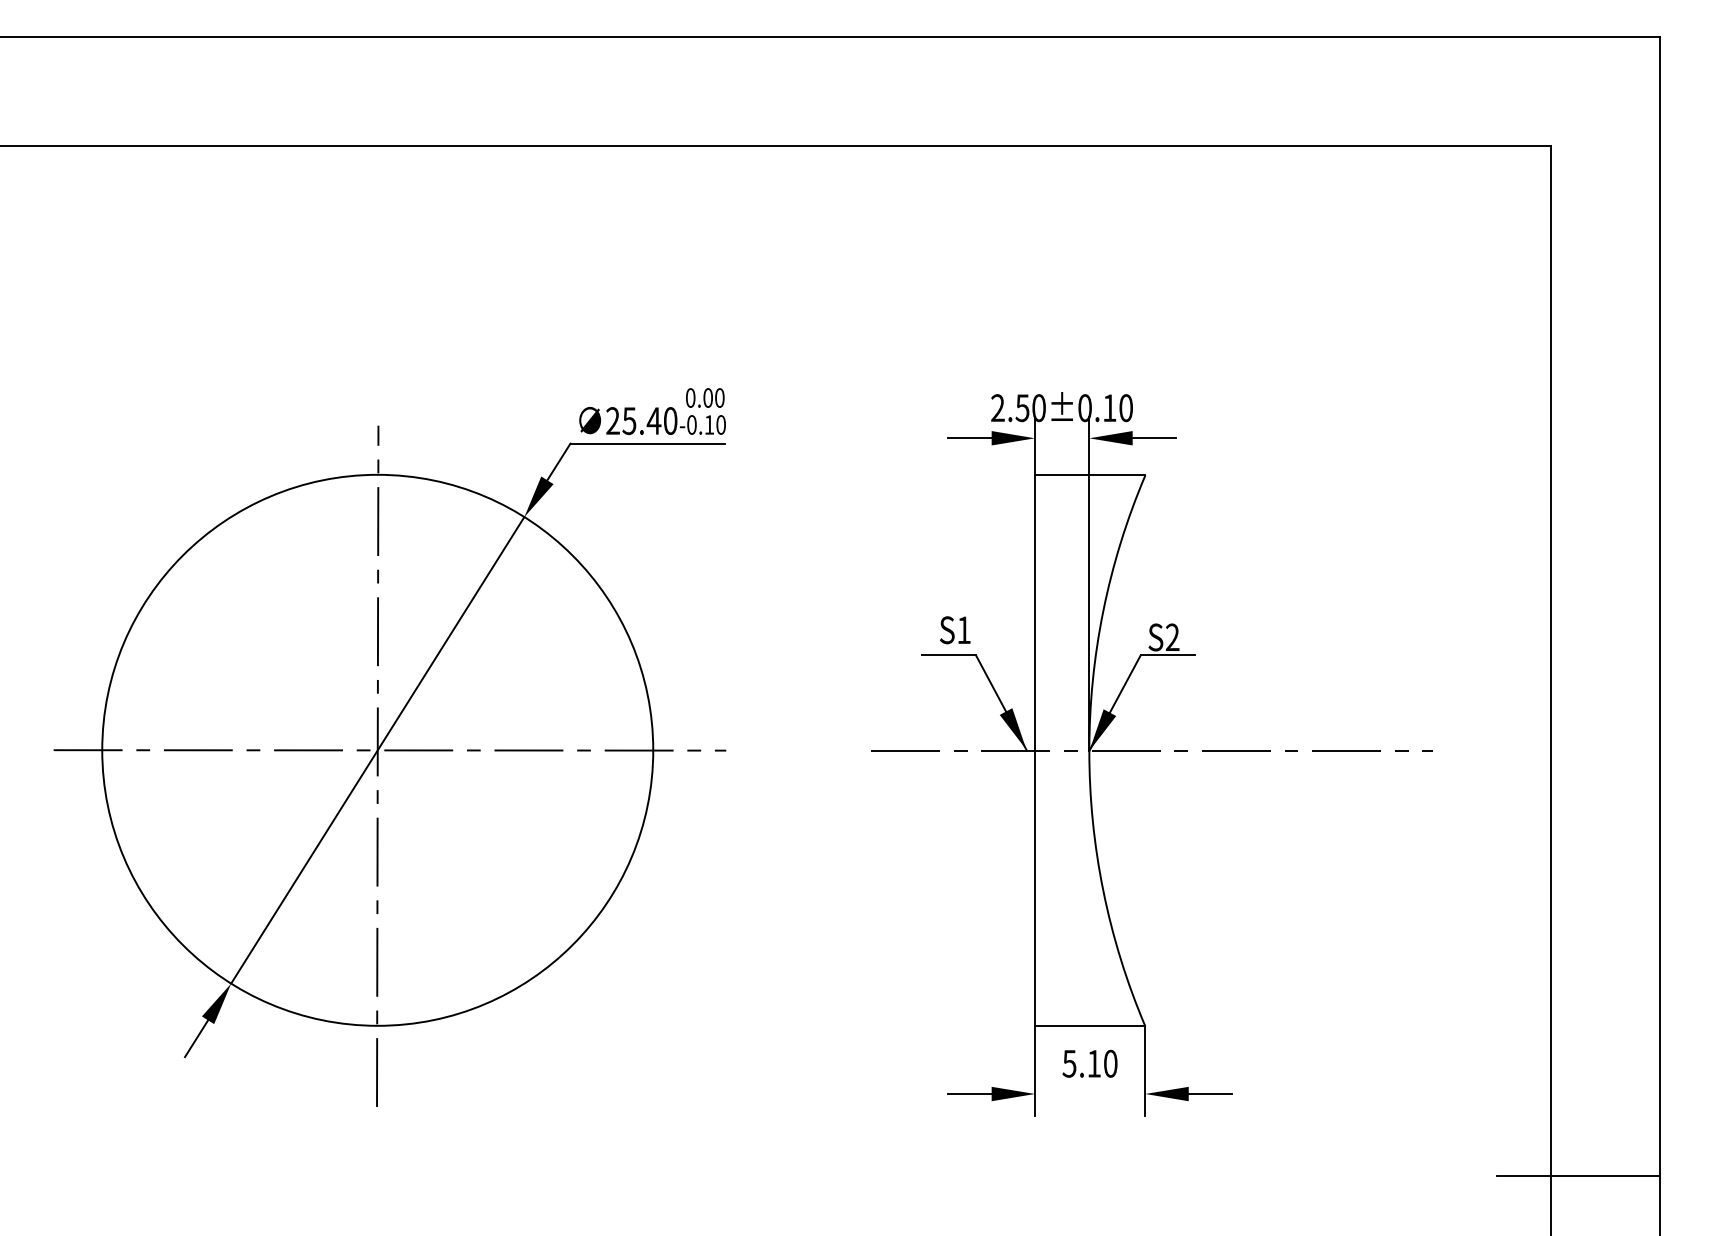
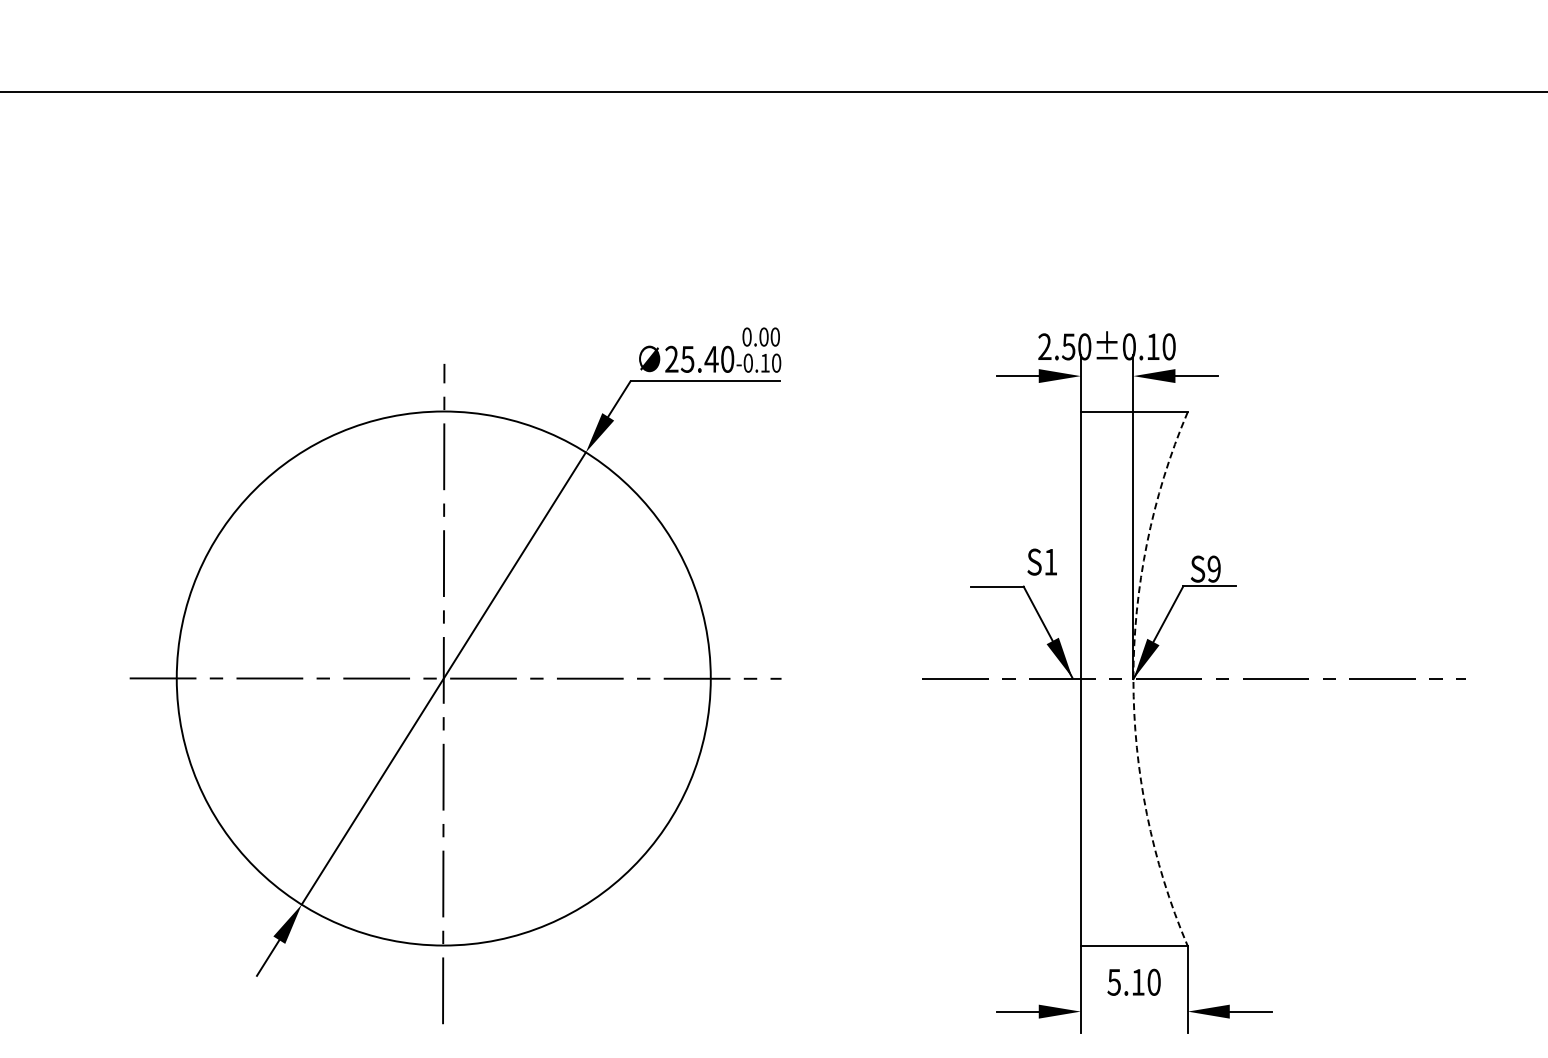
text: (955, 630) -> (1042, 562), moved
text: (1172, 637) -> (1214, 569), S2 -> S9
arc: (1089, 750) -> (1133, 678), solid -> dashed

